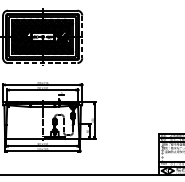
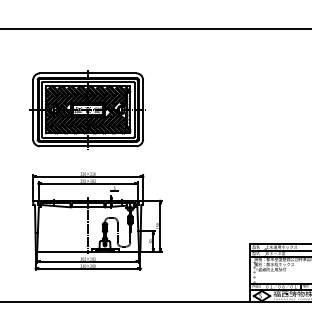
line: (82, 36) -> (143, 109), dashed -> solid
line: (42, 63) -> (88, 146), dashed -> solid

